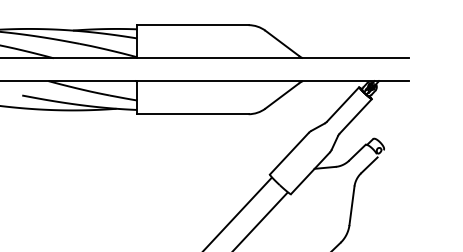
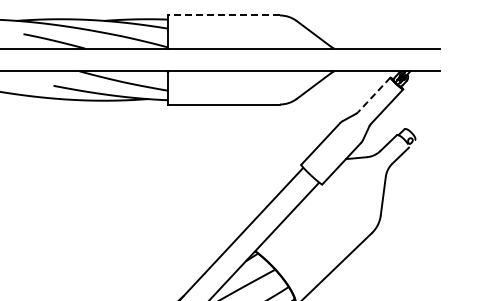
line: (193, 25) -> (224, 15), solid -> dashed
line: (343, 104) -> (374, 94), solid -> dashed

